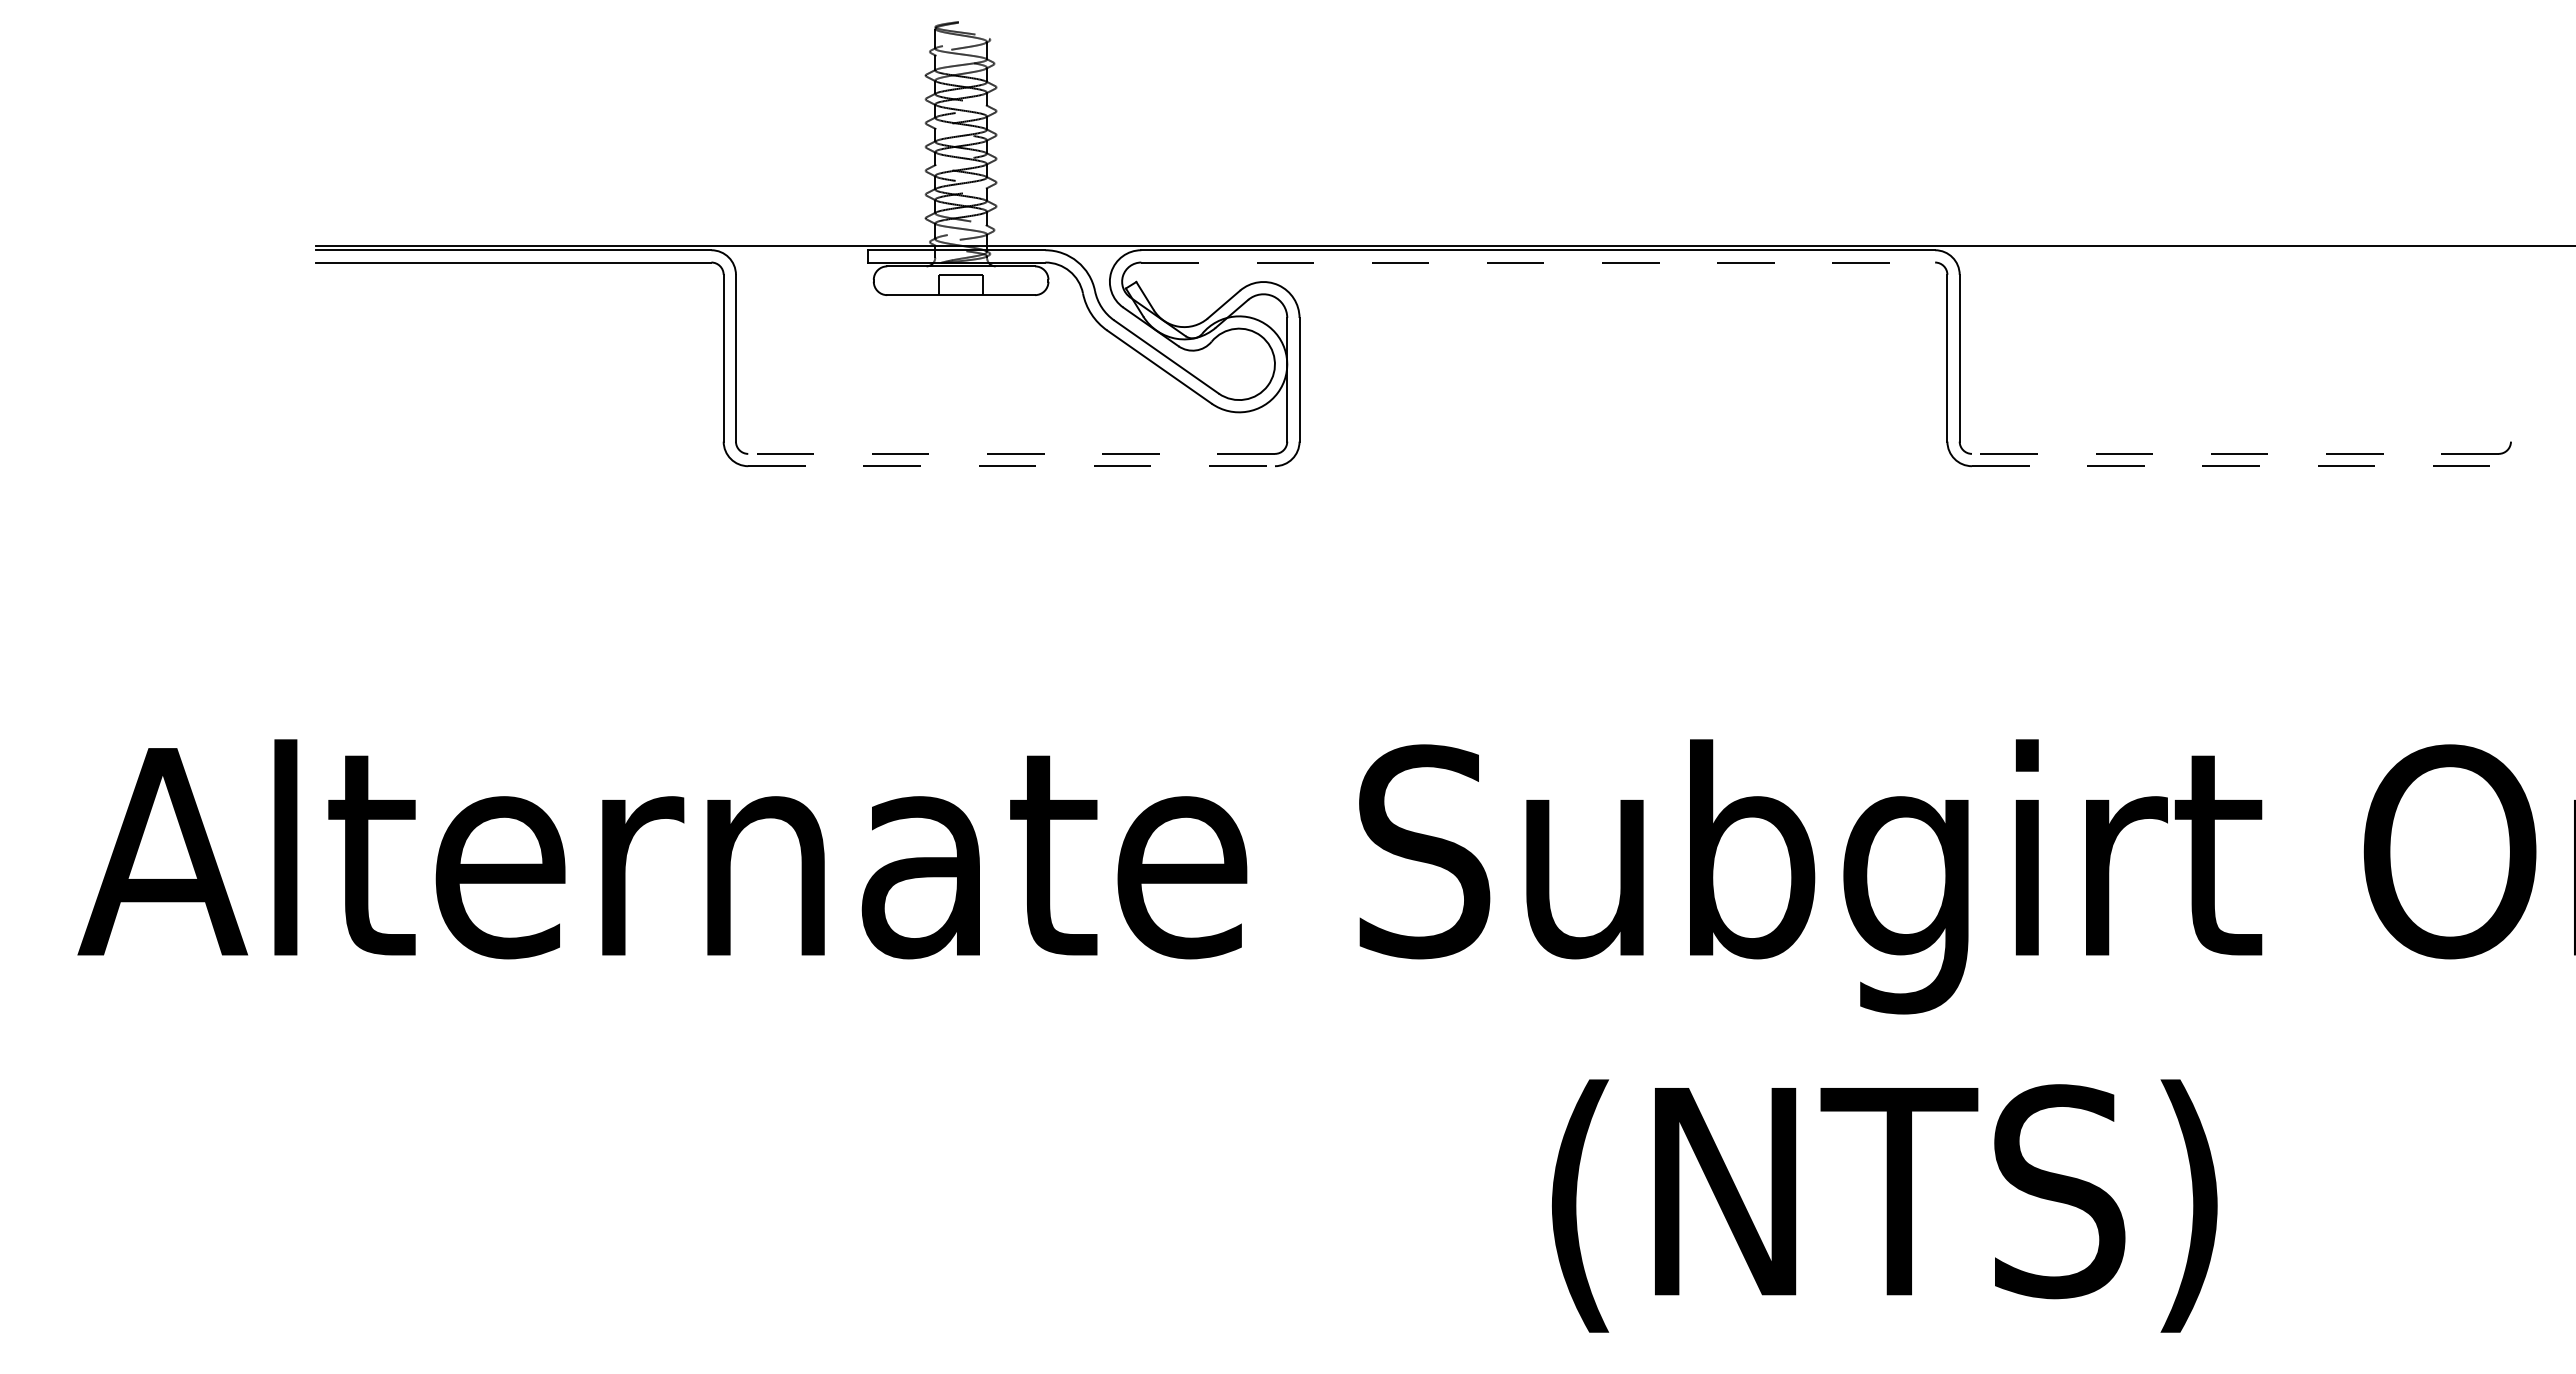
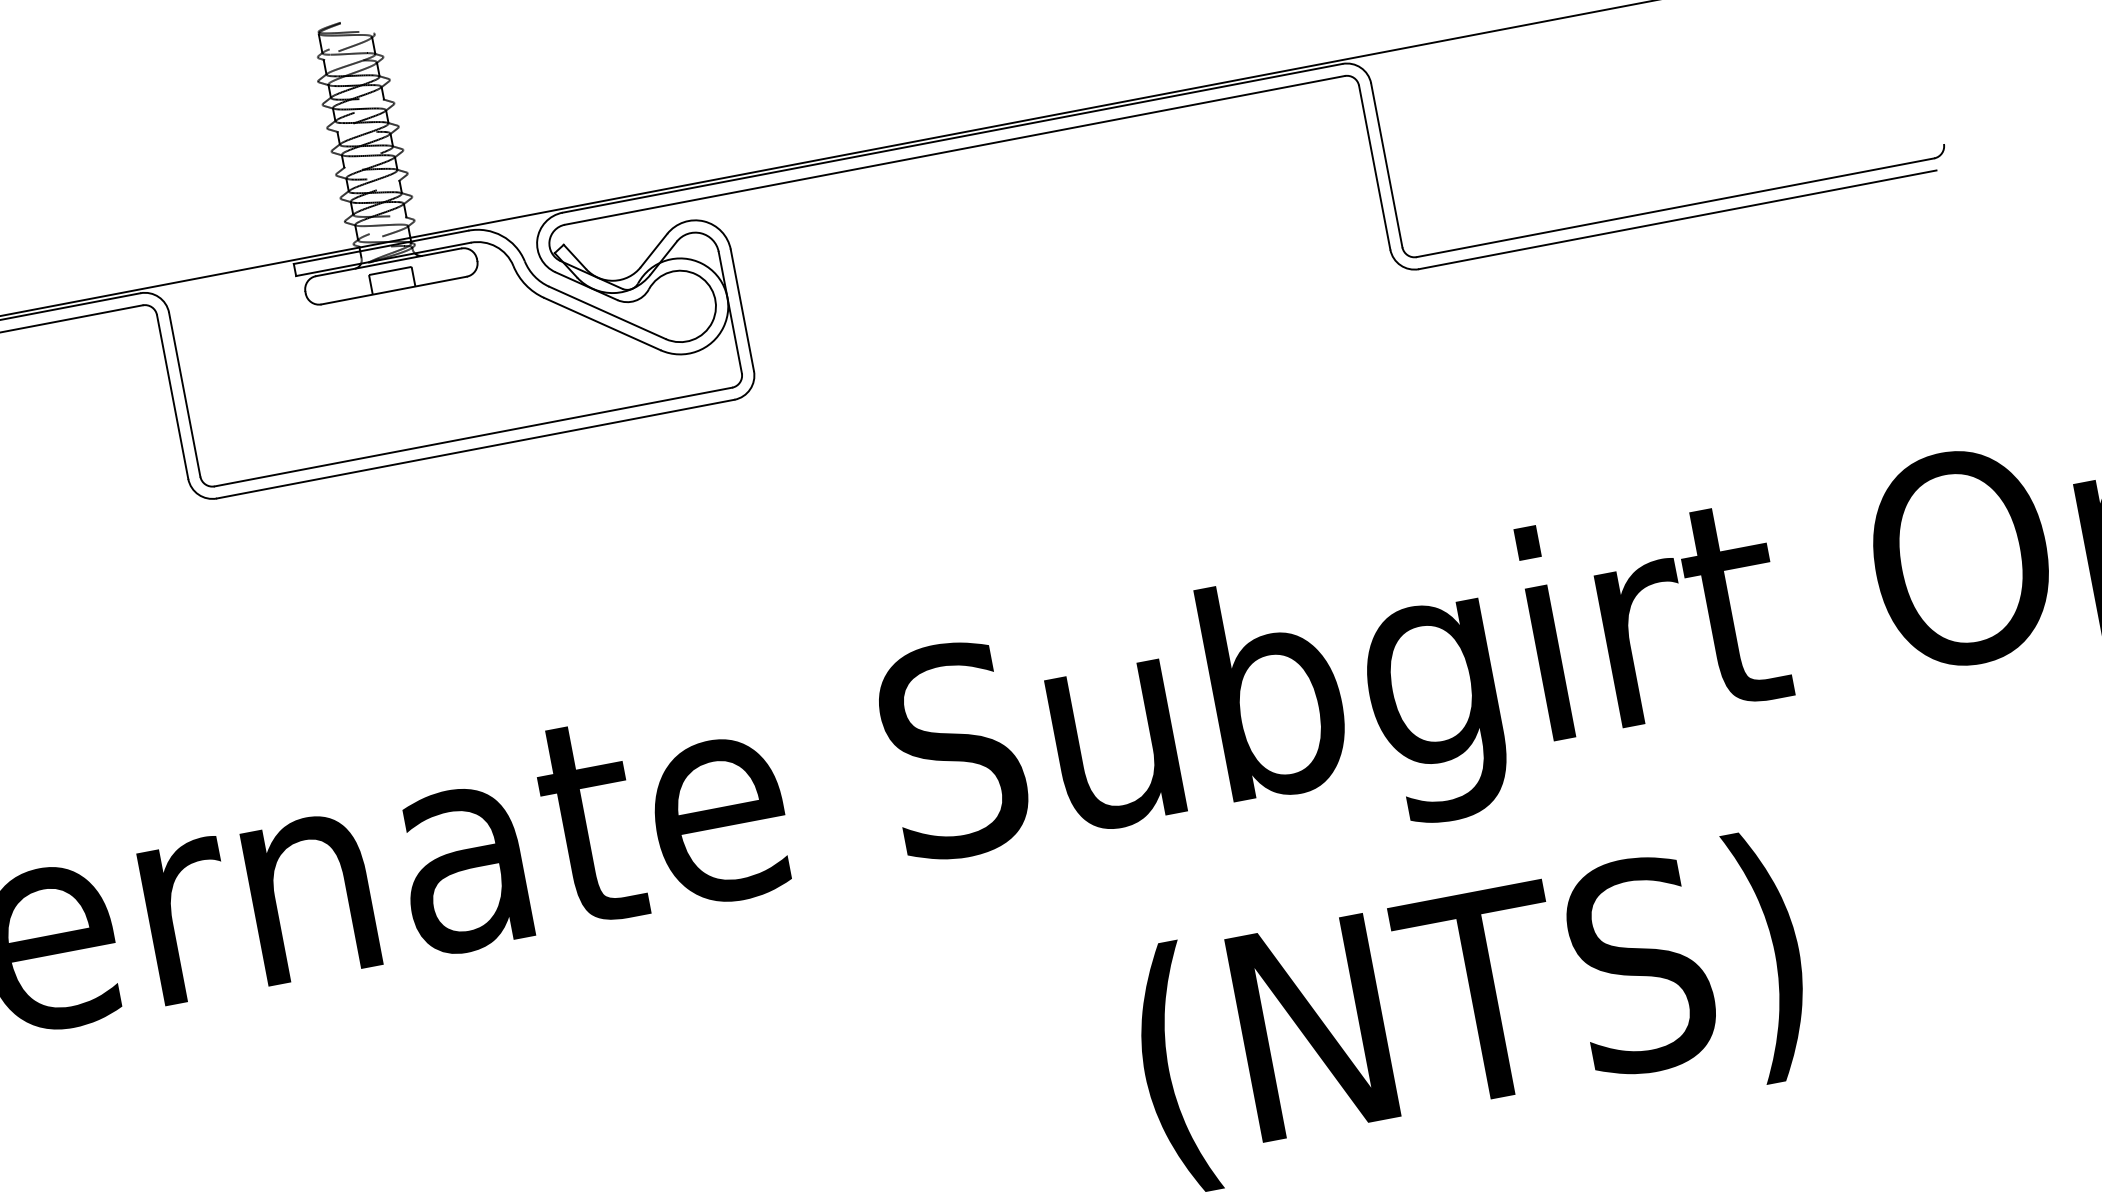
line: (1538, 262) -> (955, 150), dashed -> solid
line: (1011, 453) -> (473, 436), dashed -> solid
line: (2234, 453) -> (1674, 207), dashed -> solid
line: (1012, 466) -> (476, 449), dashed -> solid
line: (2235, 466) -> (1677, 220), dashed -> solid

